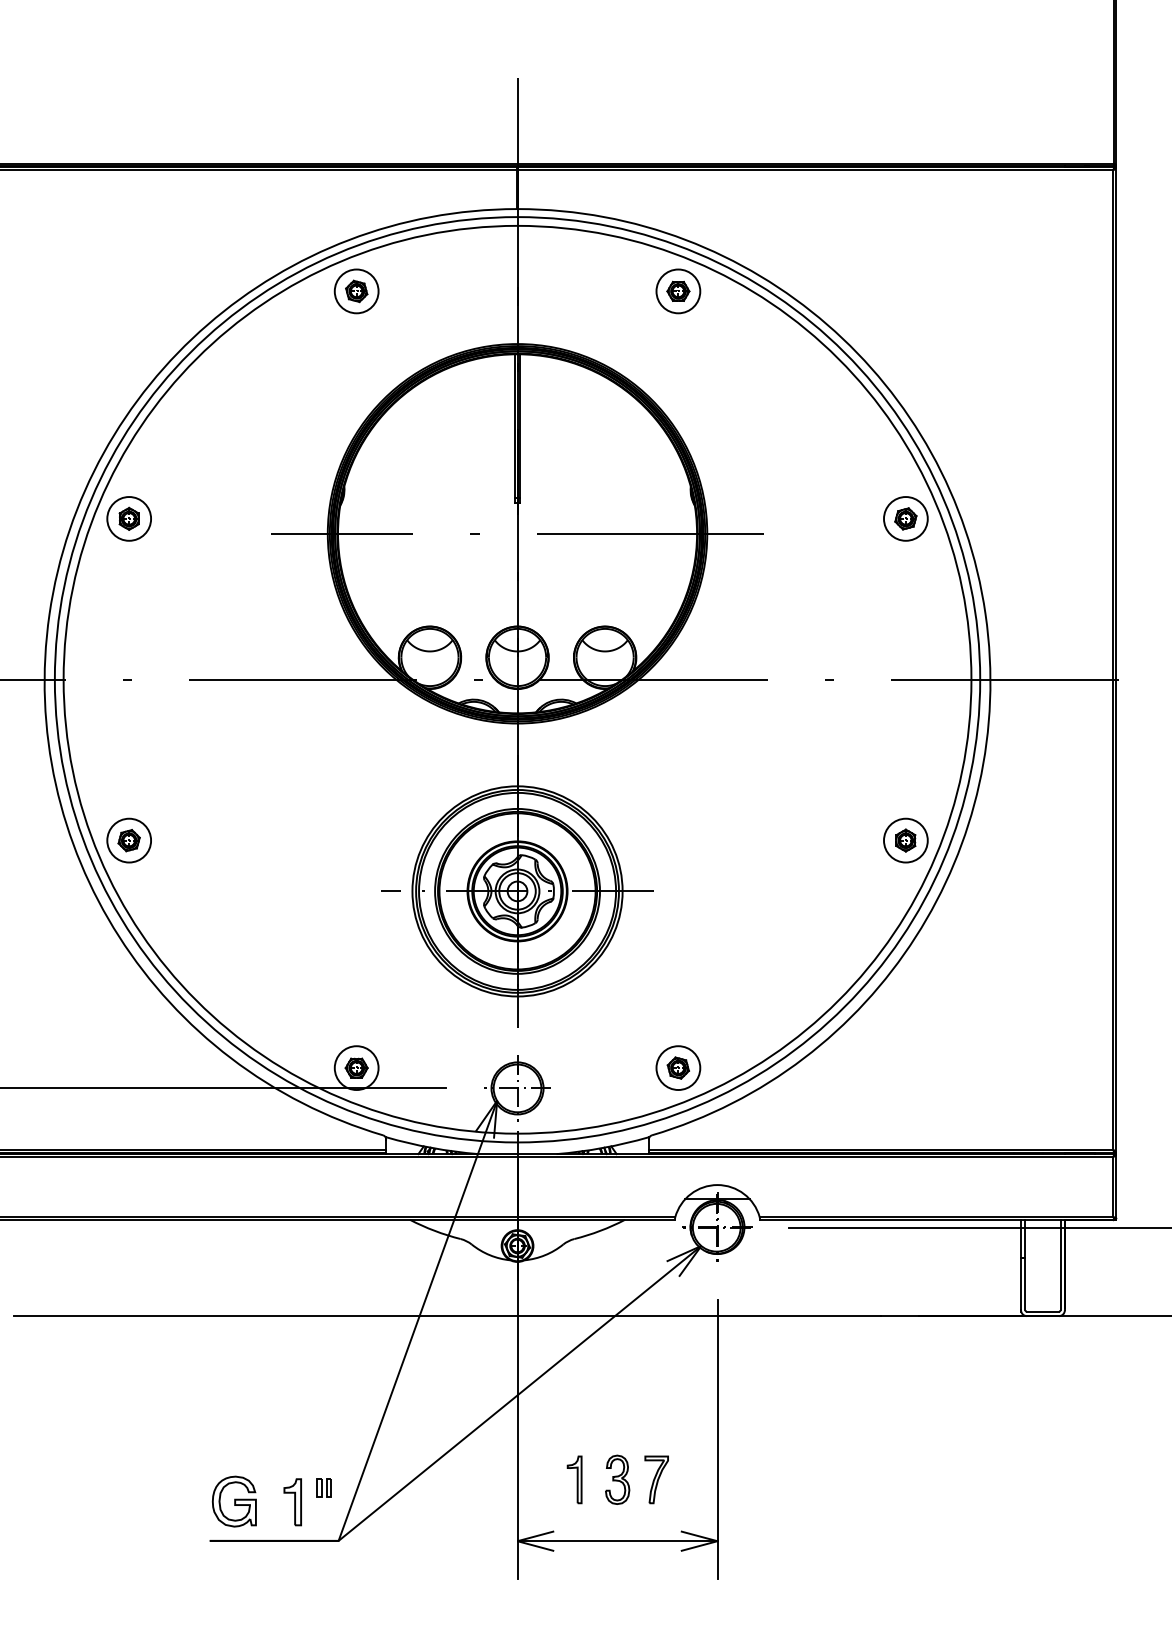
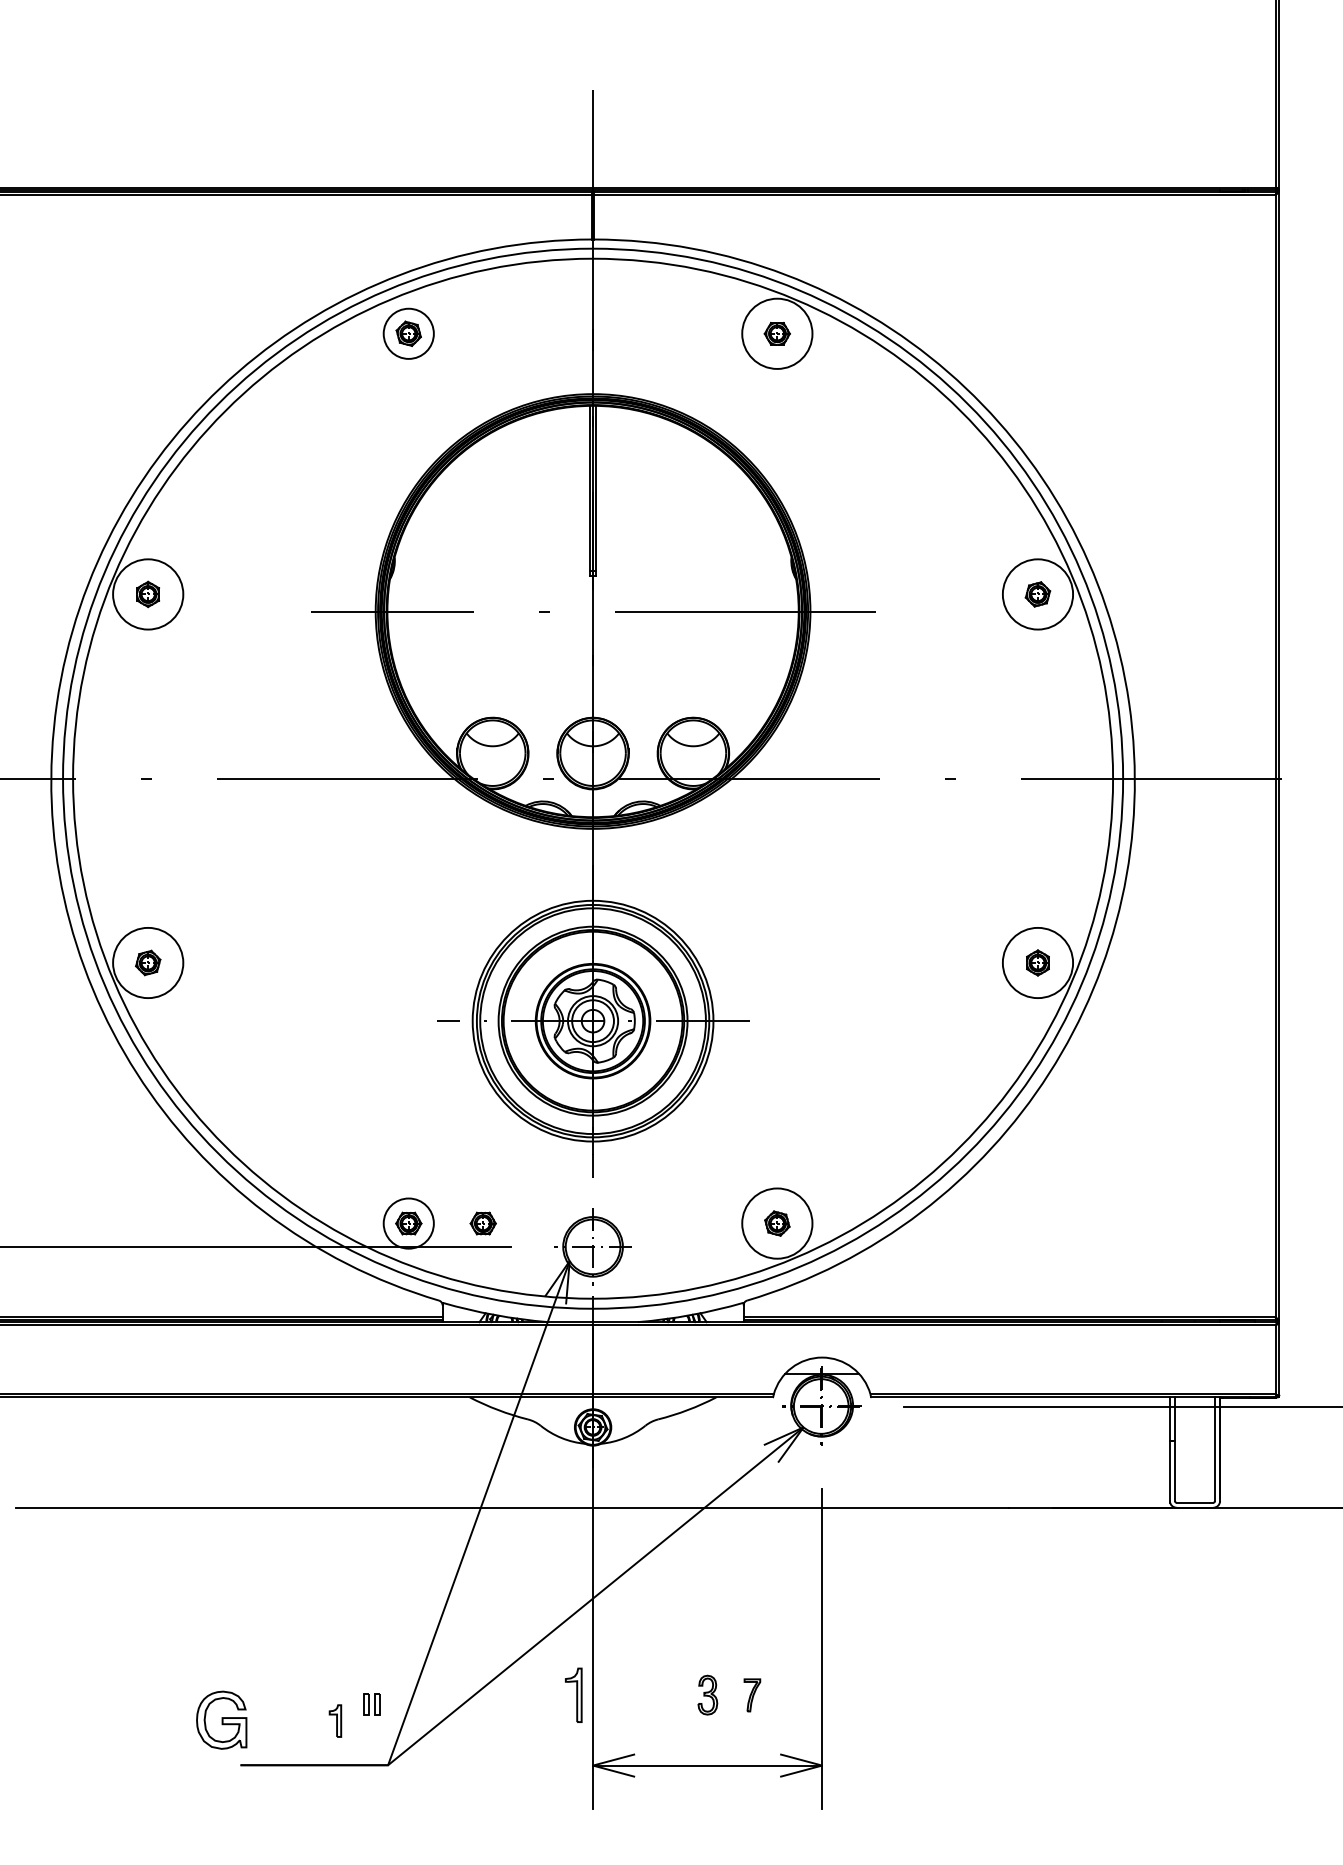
circle: (678, 291) -> (777, 333), size x1.4
circle: (129, 518) -> (148, 593), size x1.4
circle: (905, 518) -> (1037, 593), size x1.4
circle: (129, 840) -> (148, 962), size x1.4
circle: (905, 840) -> (1037, 962), size x1.4
part: (421, 1067) -> (483, 1222), added
circle: (678, 1068) -> (777, 1224), size x1.4
part: (574, 1479) -> (573, 1694), moved
part: (617, 1479) -> (707, 1694), size x0.7
part: (656, 1479) -> (752, 1694), size x0.6
part: (233, 1501) -> (220, 1720), moved
part: (292, 1502) -> (335, 1721), size x0.6

